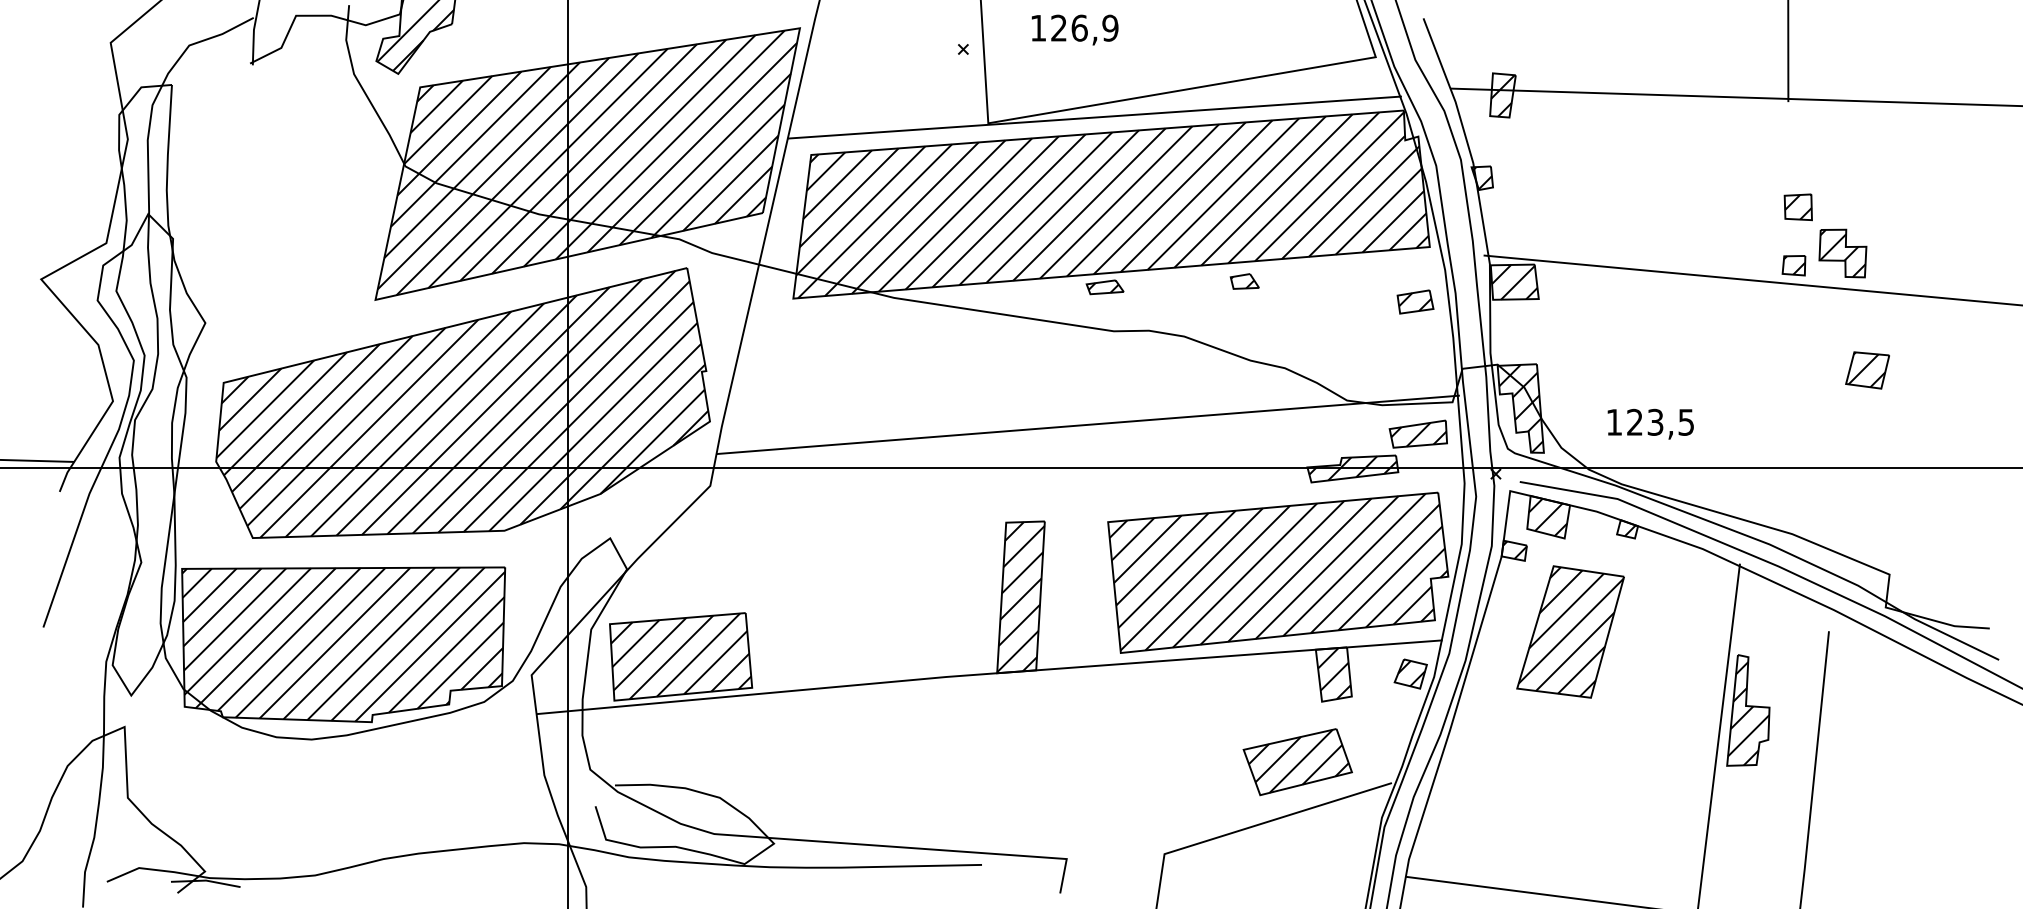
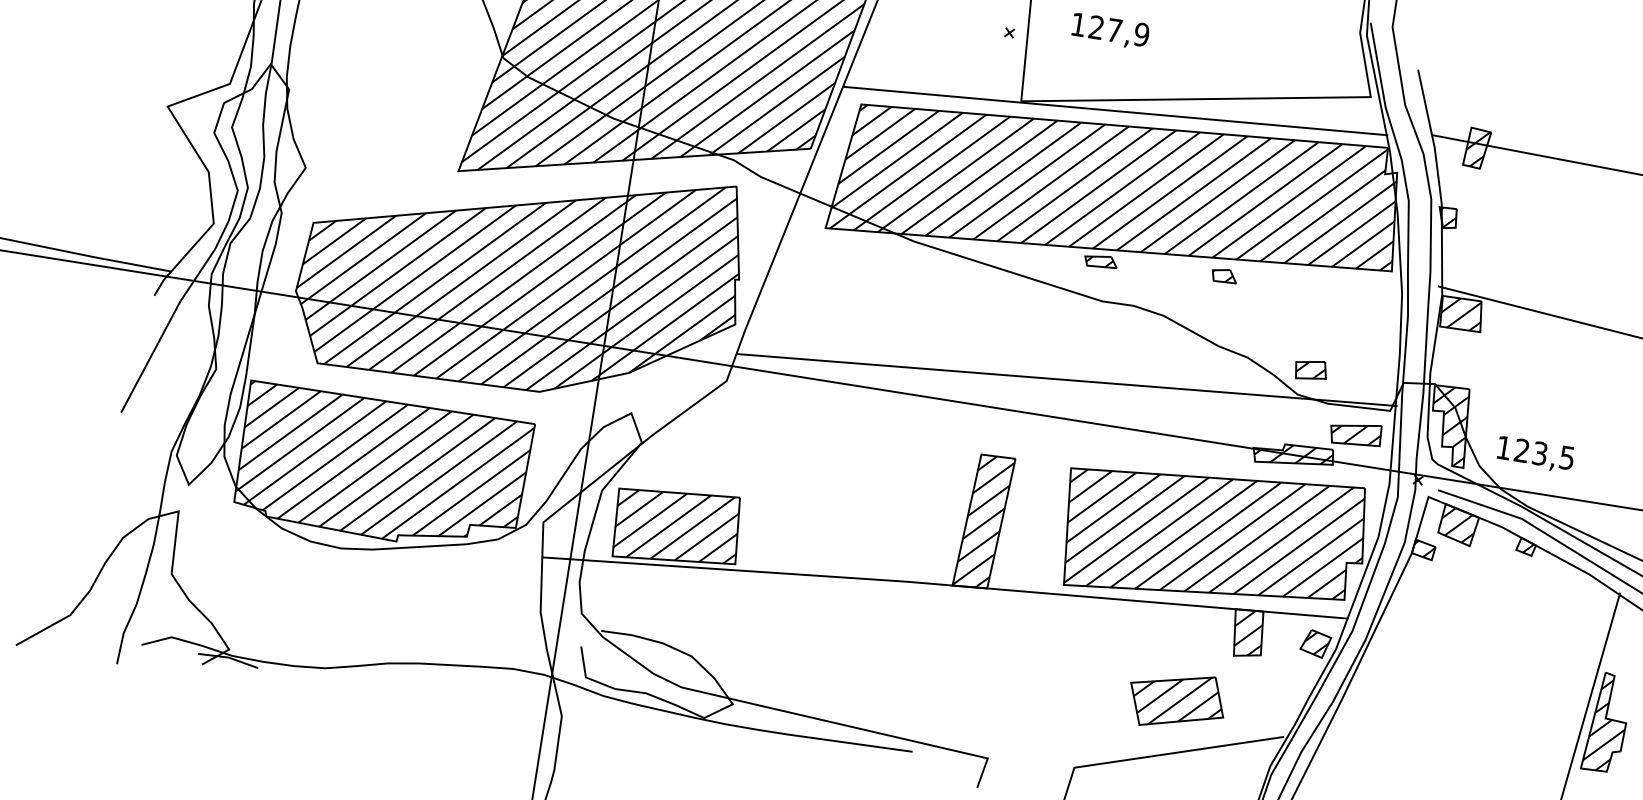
text: (1079, 27) -> (1114, 29), 126,9 -> 127,9
part: (1415, 301) -> (1311, 369), moved
text: (1650, 423) -> (1535, 453), moved
part: (1570, 631) -> (1461, 628), removed
part: (1297, 762) -> (1176, 701), moved

